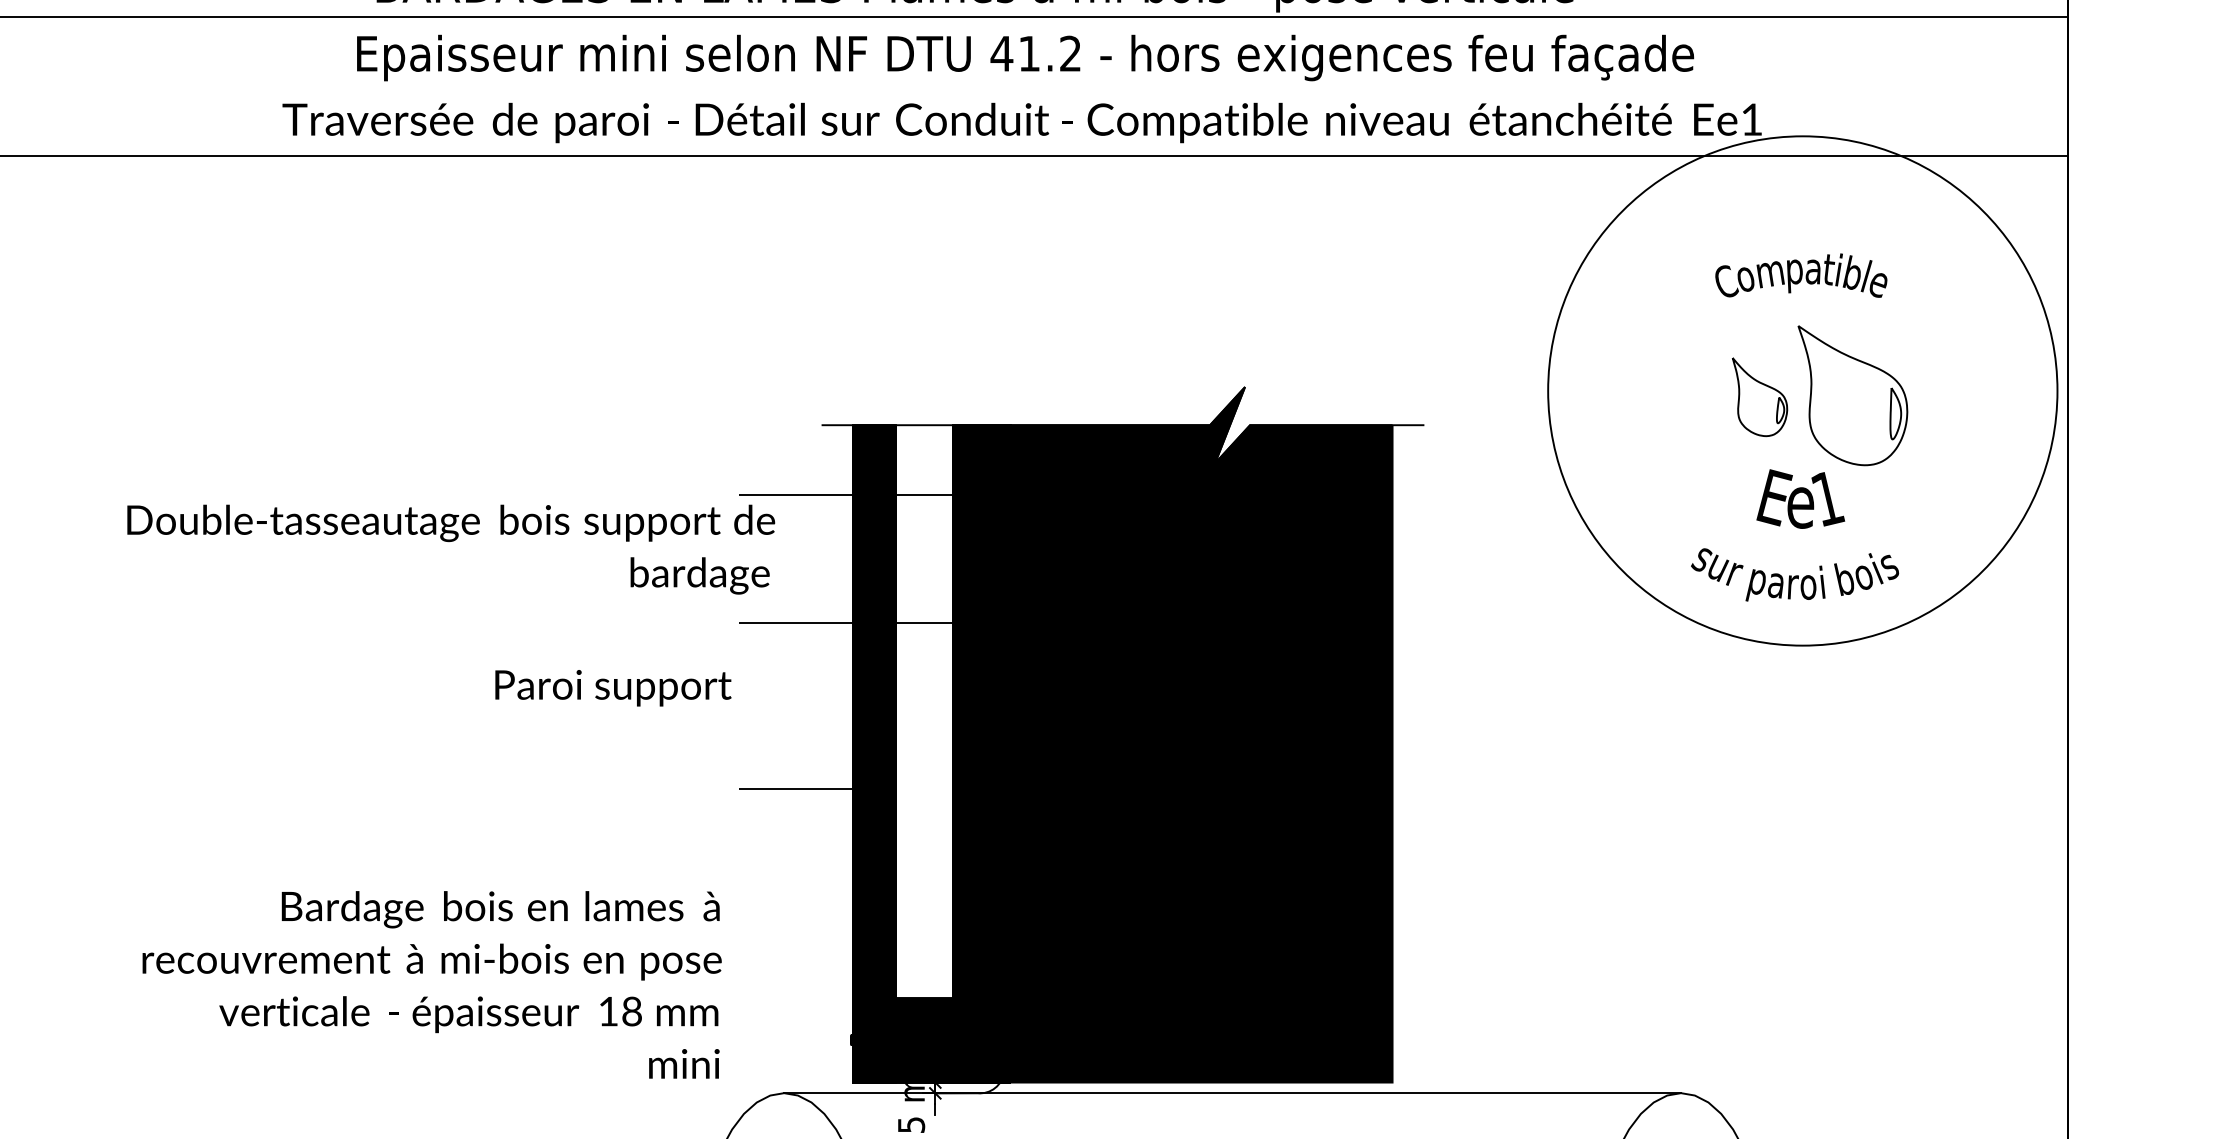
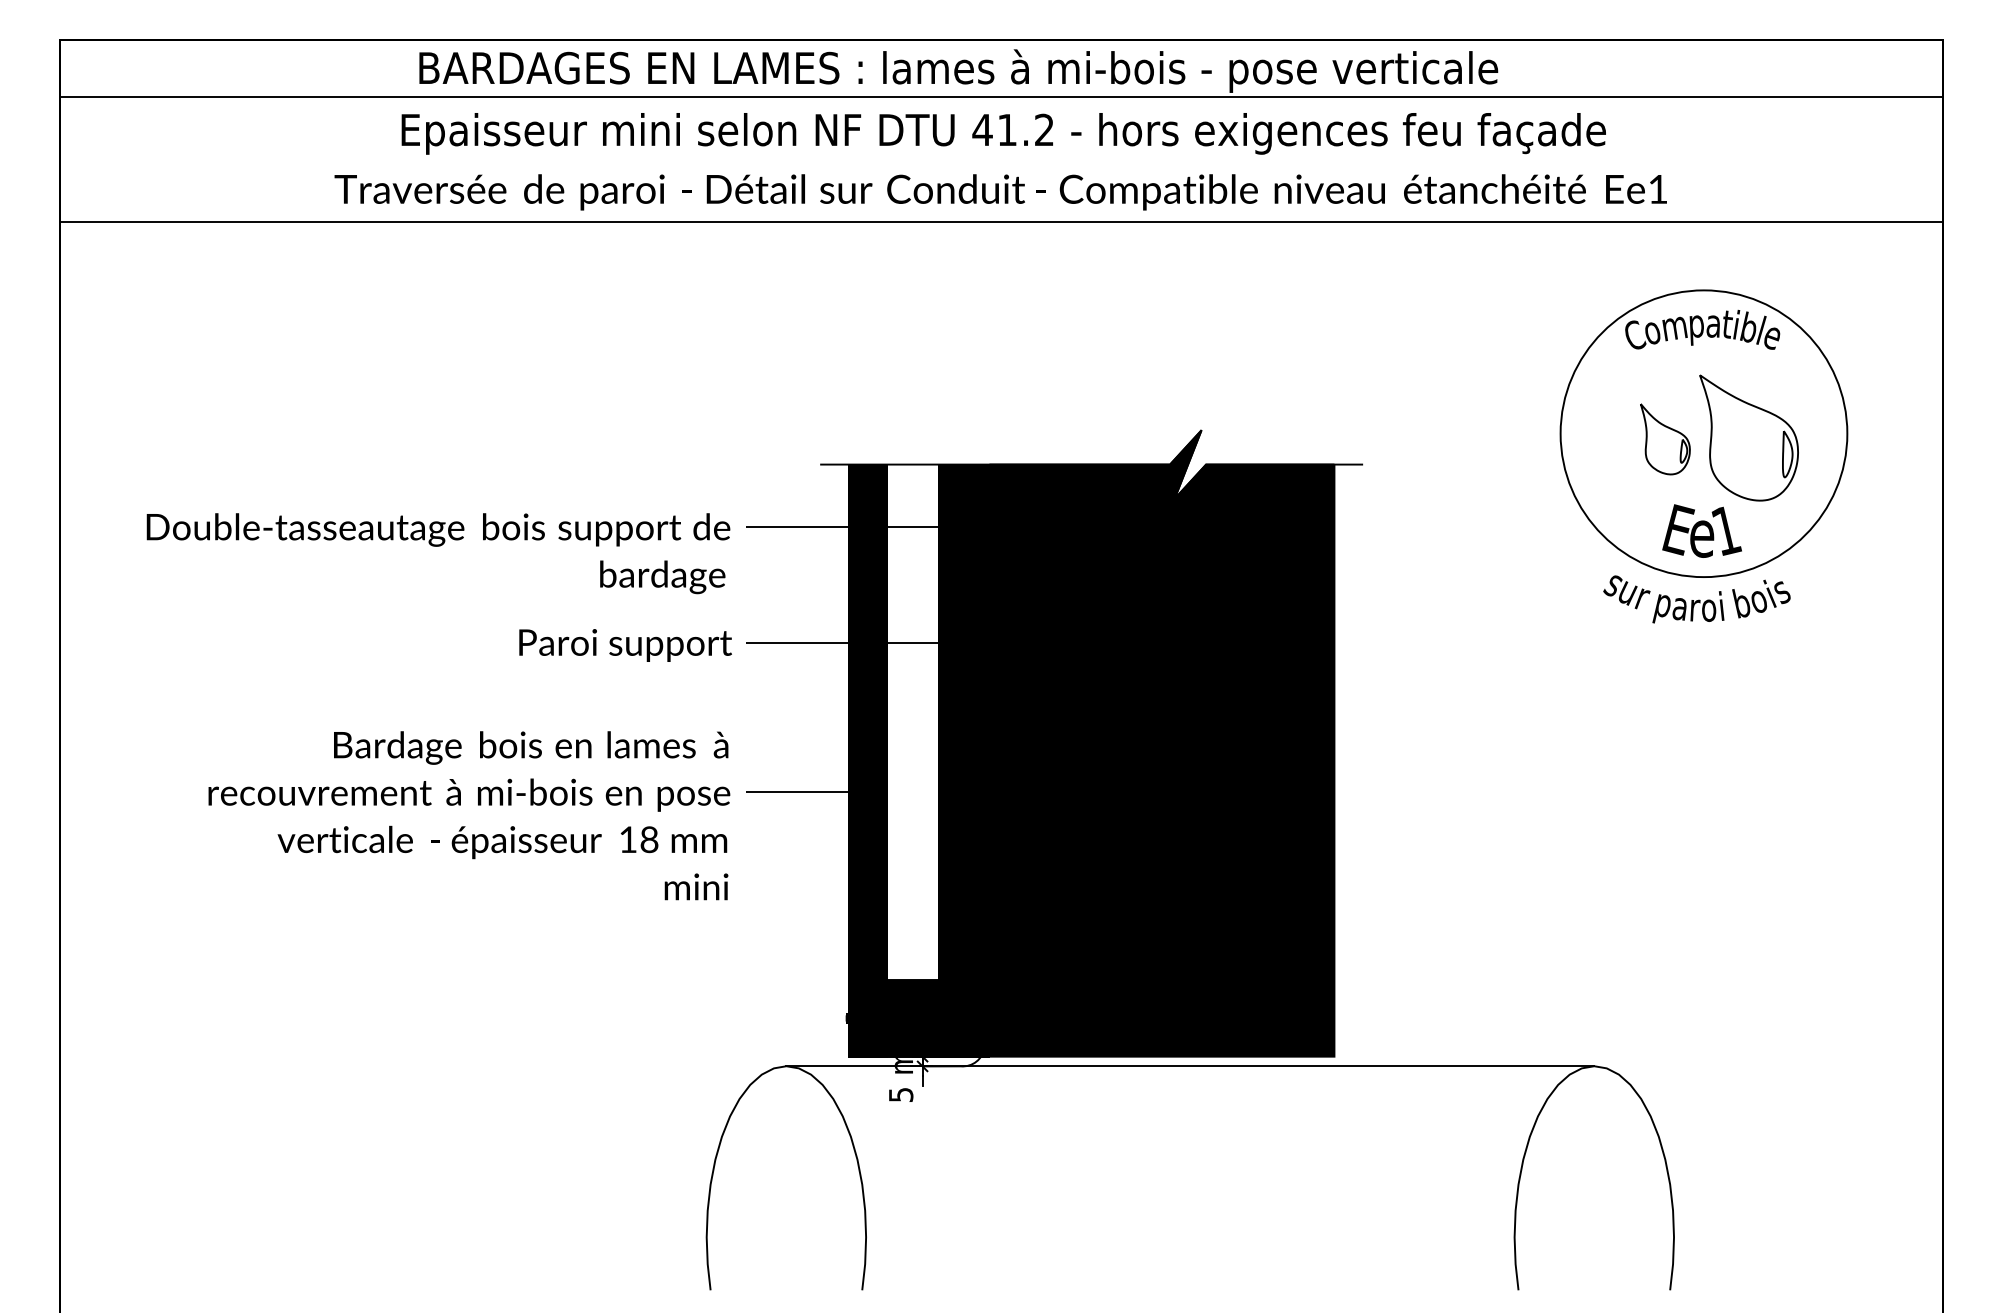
circle: (1802, 390) -> (1703, 433), size x0.62
text: (451, 549) -> (438, 553), moved
text: (613, 688) -> (625, 645), moved
text: (432, 984) -> (469, 815), moved

